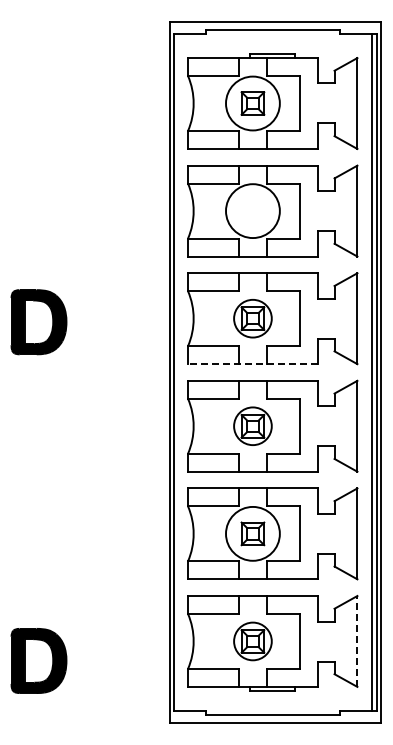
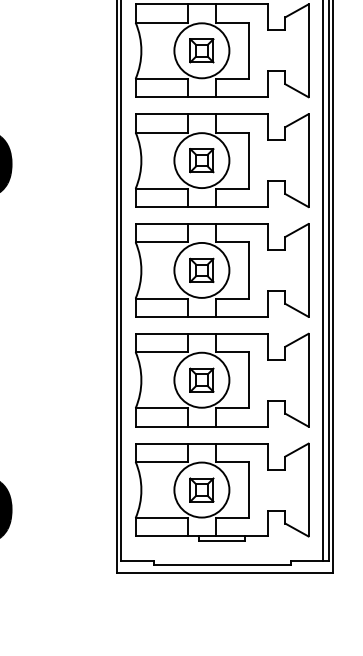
part: (252, 210) -> (201, 50), added
circle: (252, 318) -> (201, 160), size x1.43
line: (252, 364) -> (201, 207), dashed -> solid
circle: (252, 426) -> (201, 270), size x1.43
line: (357, 640) -> (308, 489), dashed -> solid
circle: (252, 641) -> (201, 490), size x1.43

